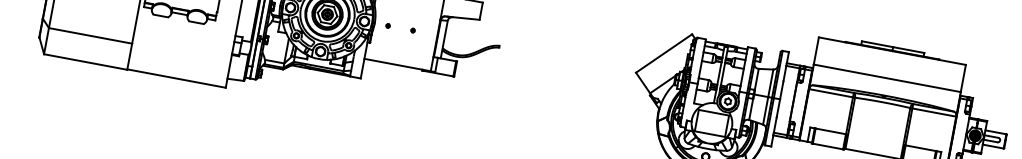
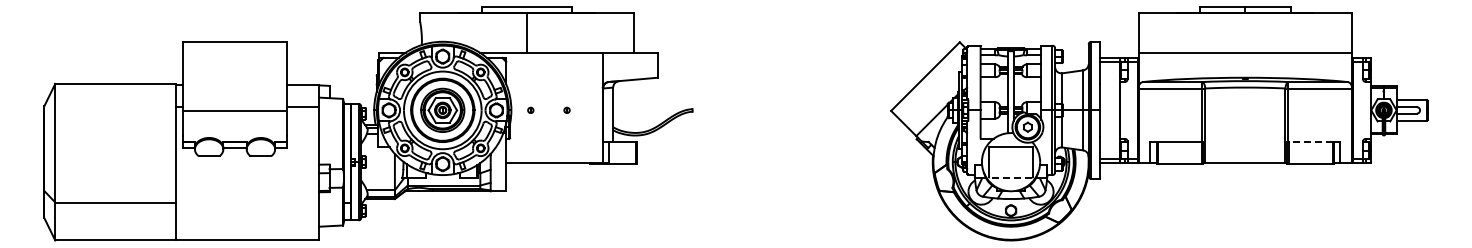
line: (709, 133) -> (1010, 177), solid -> dashed
line: (920, 148) -> (1310, 142), solid -> dashed

